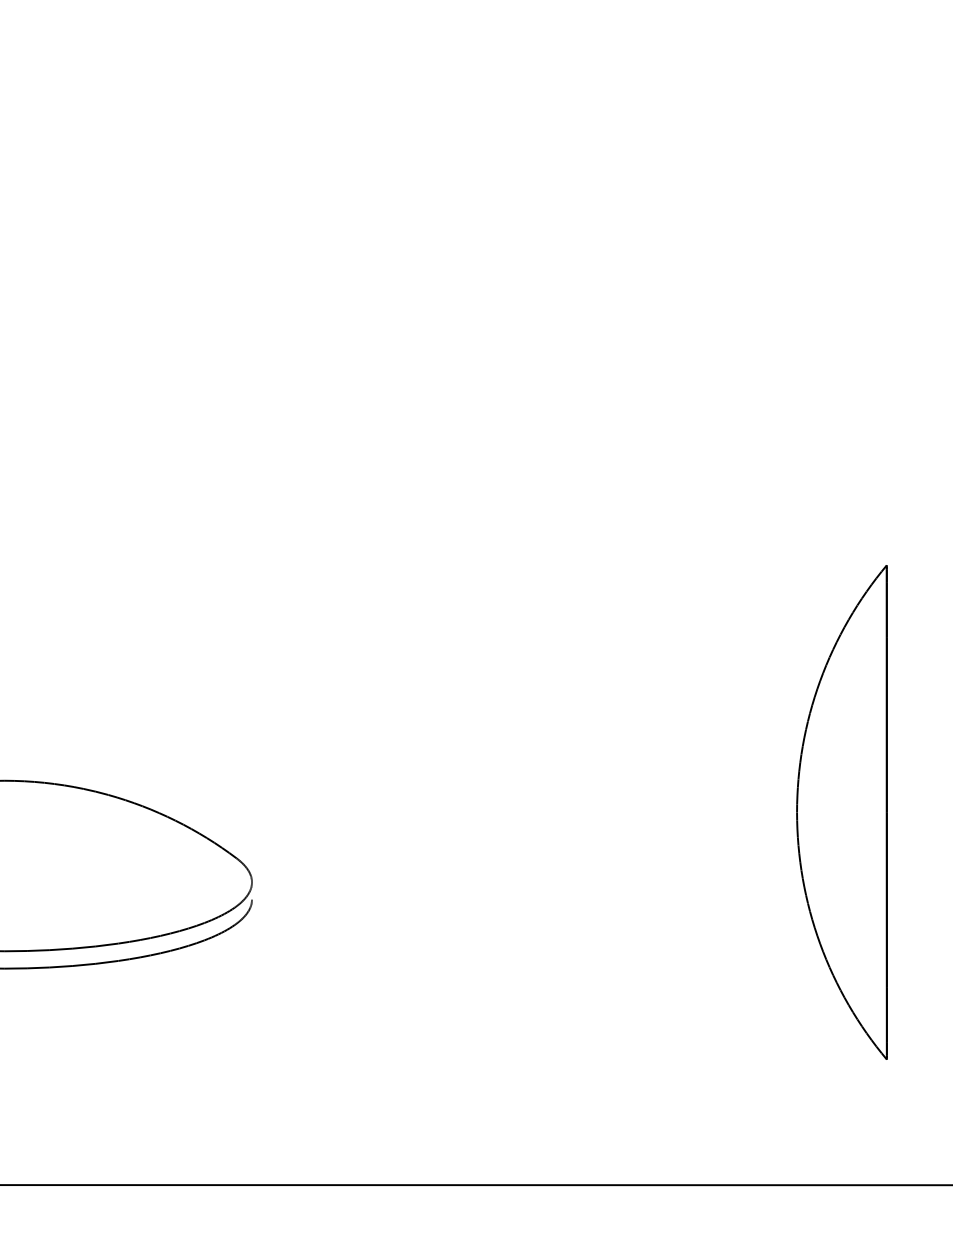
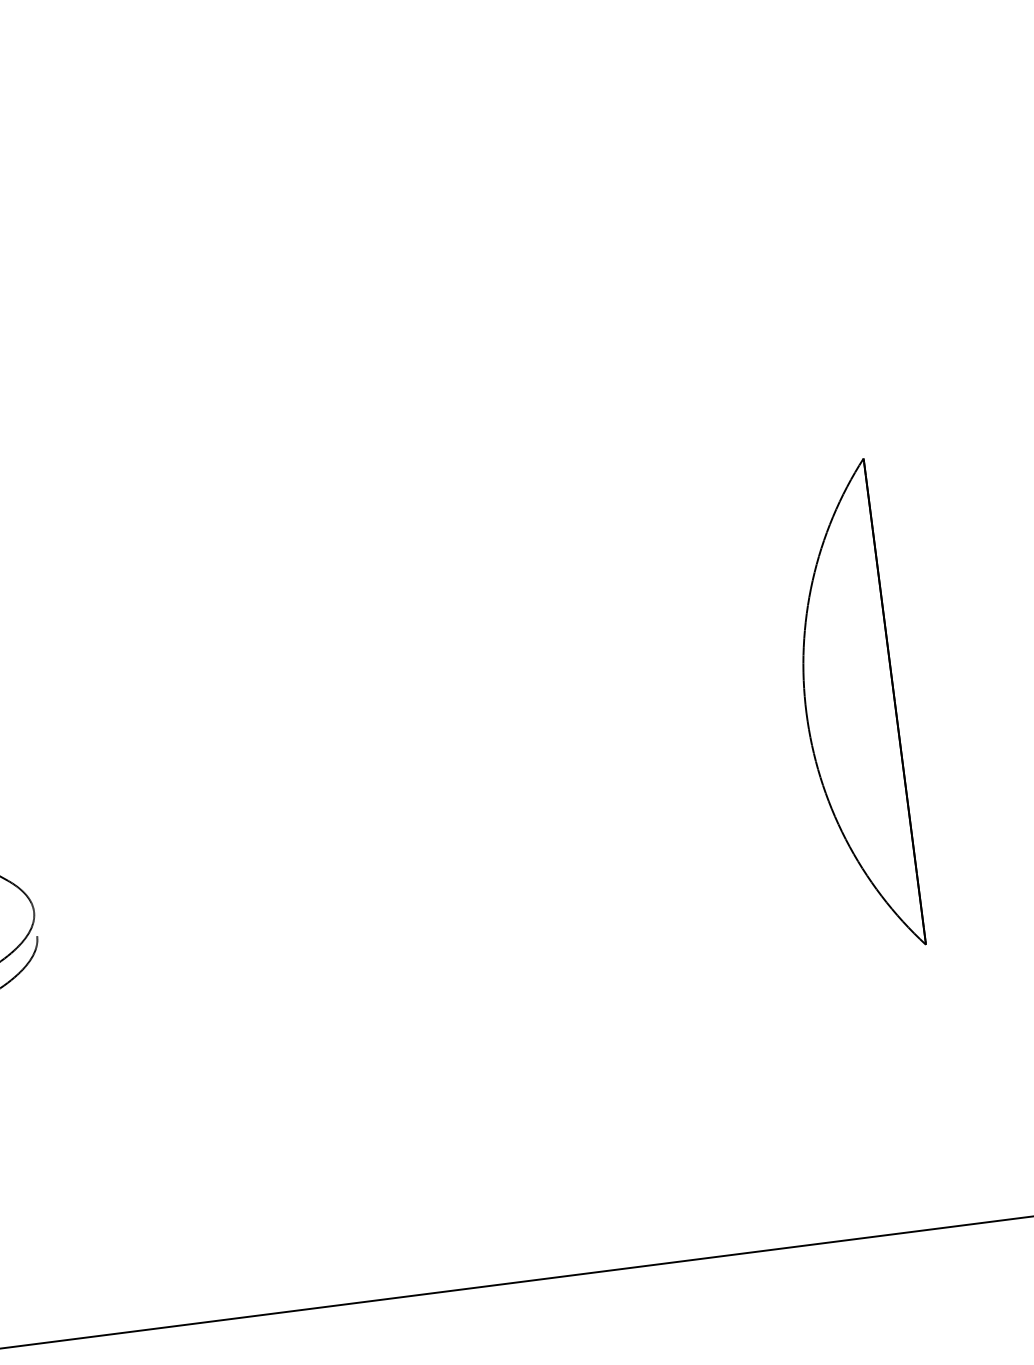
part: (841, 812) -> (849, 707), size x0.7

